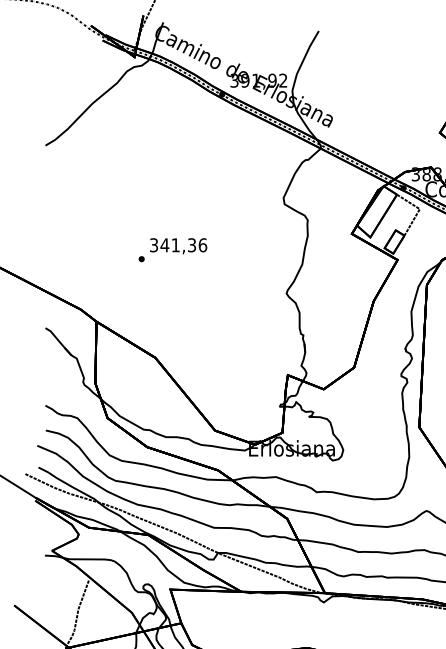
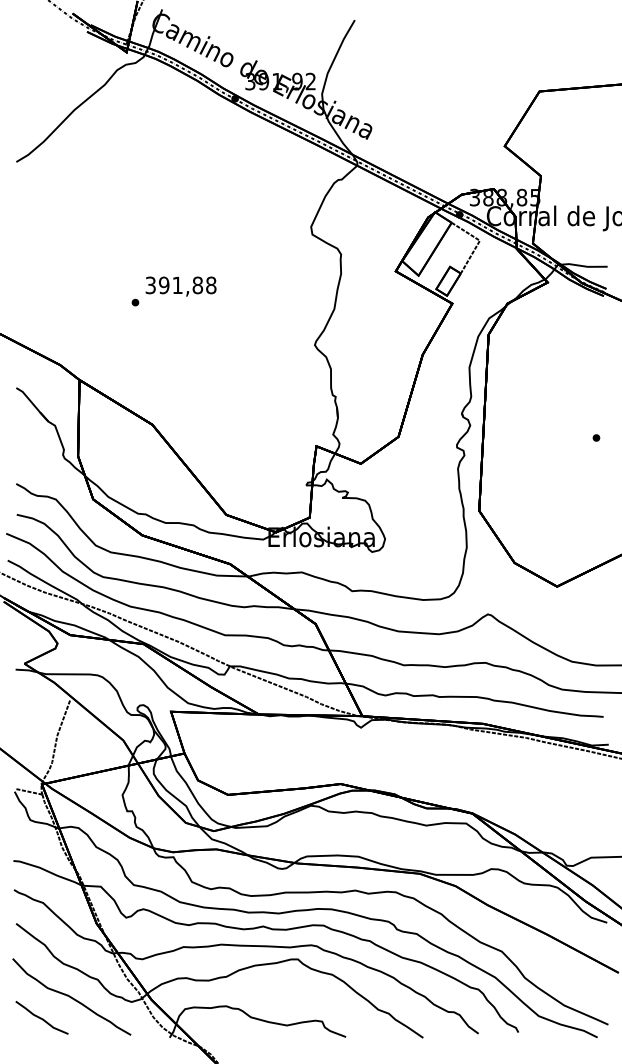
text: (183, 245) -> (187, 285), 341,36 -> 391,88

